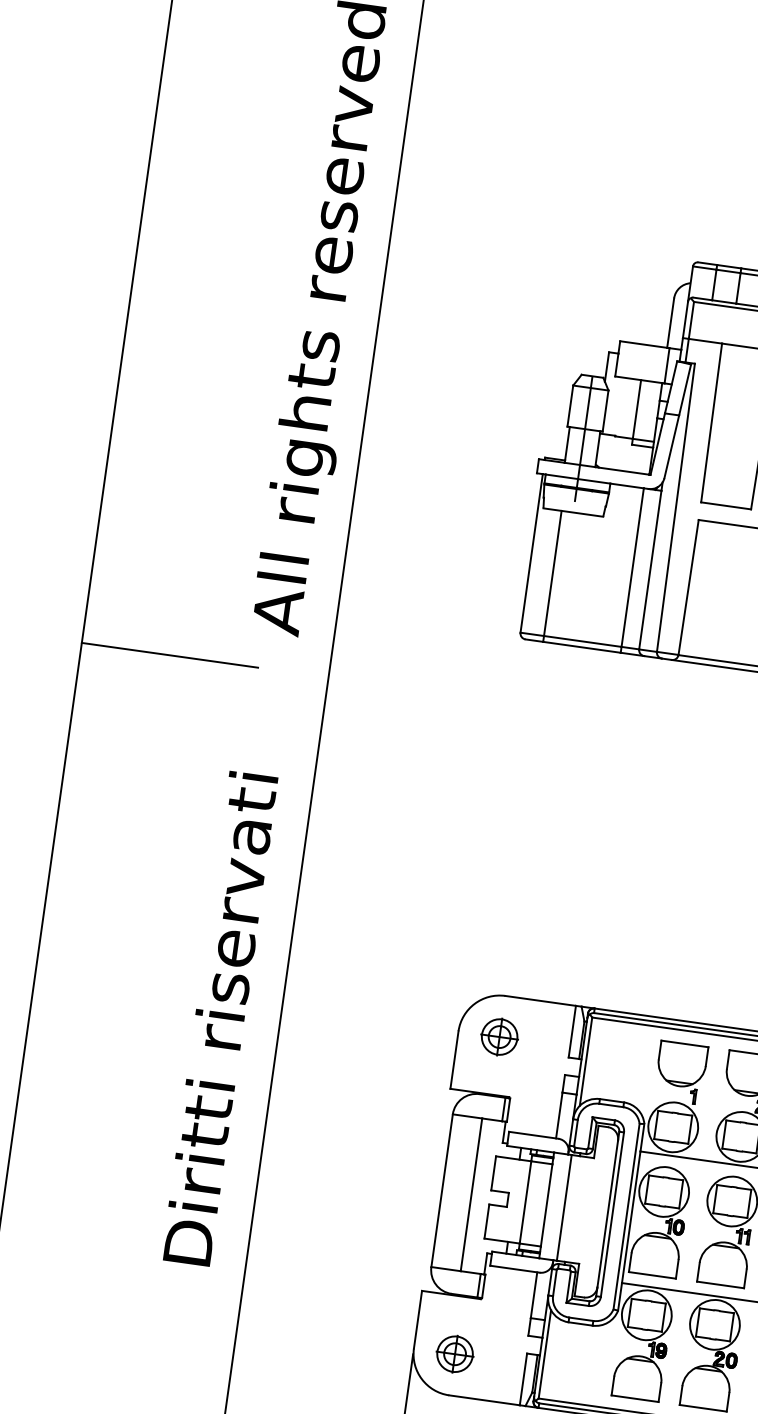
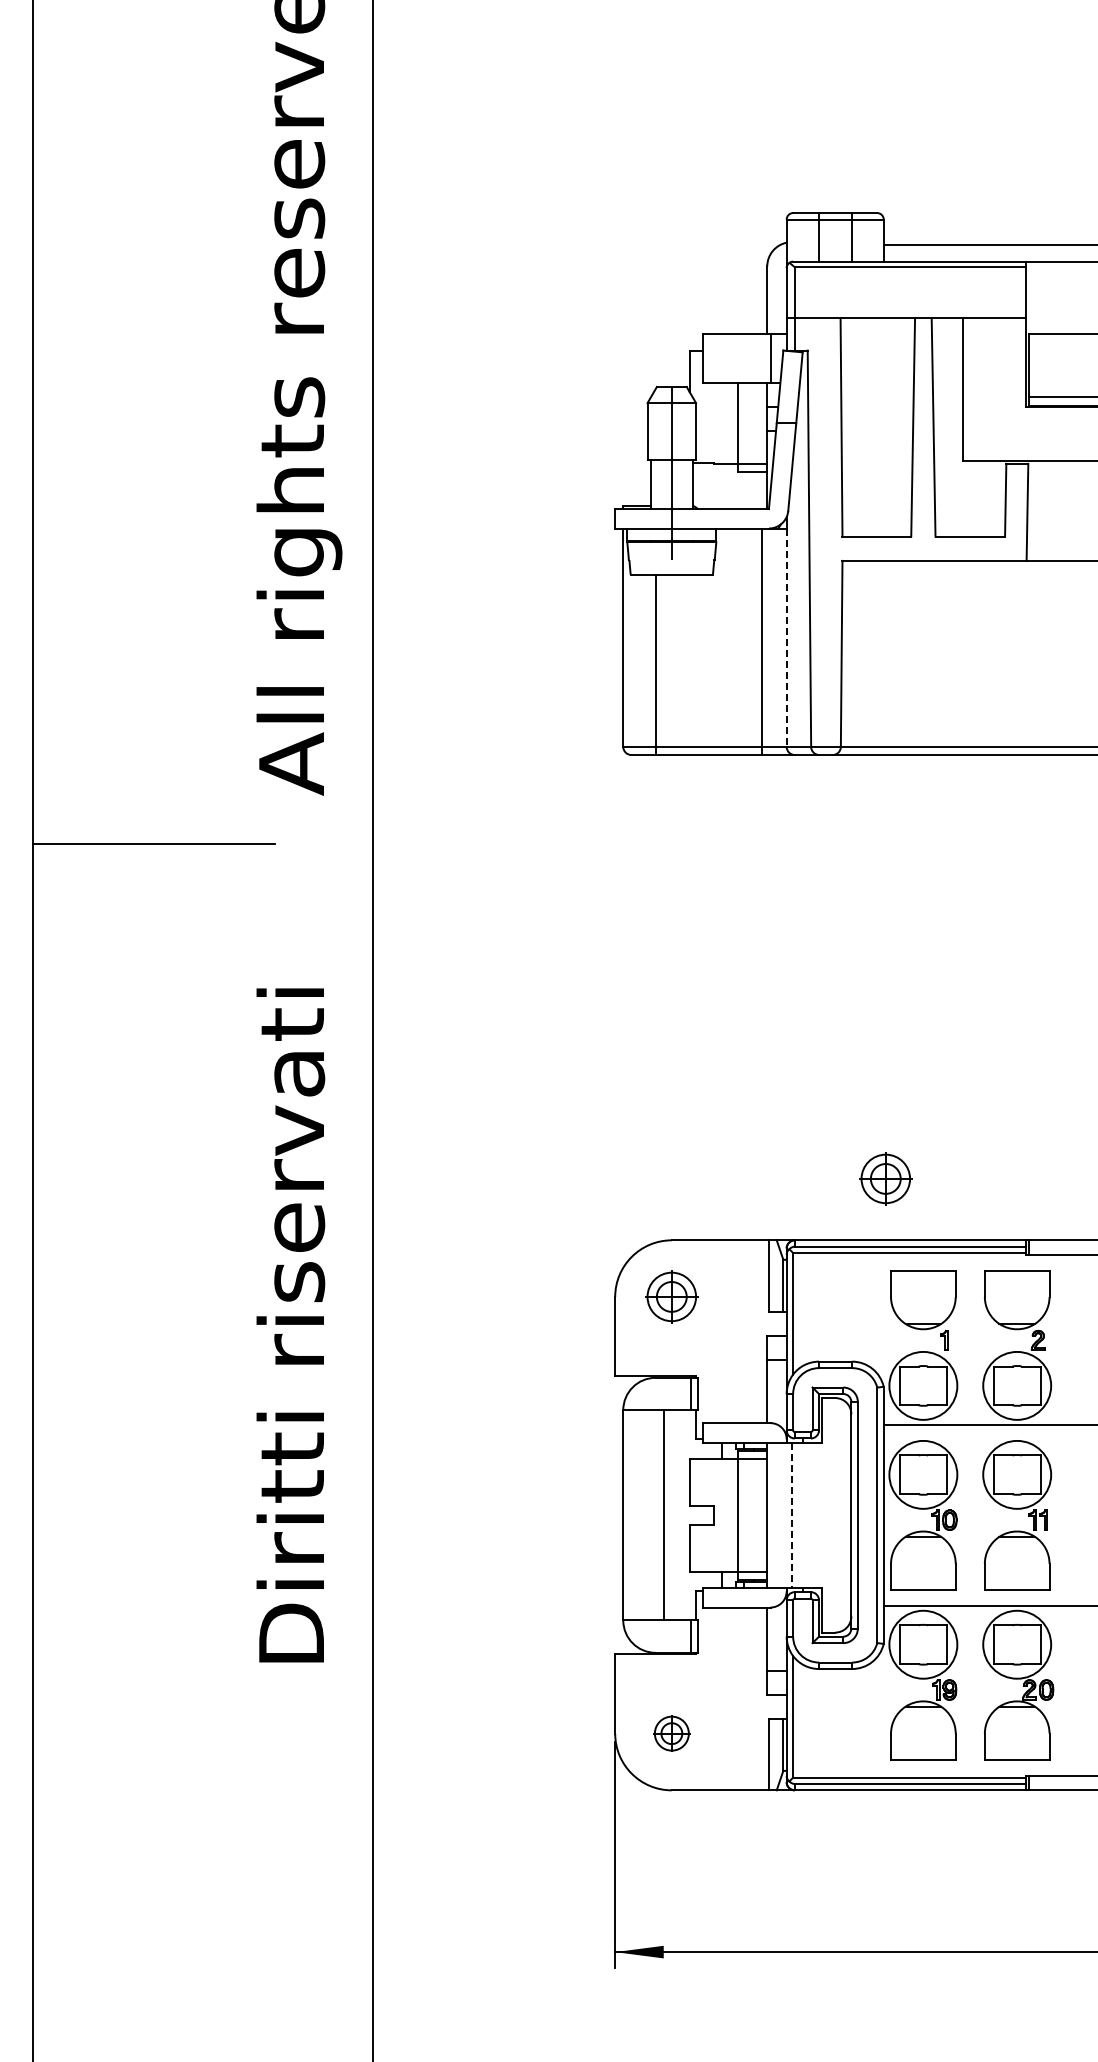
line: (650, 570) -> (786, 638), solid -> dashed
part: (666, 972) -> (885, 1178), added
line: (564, 1207) -> (791, 1515), solid -> dashed
part: (454, 1354) -> (671, 1733), size x0.7

